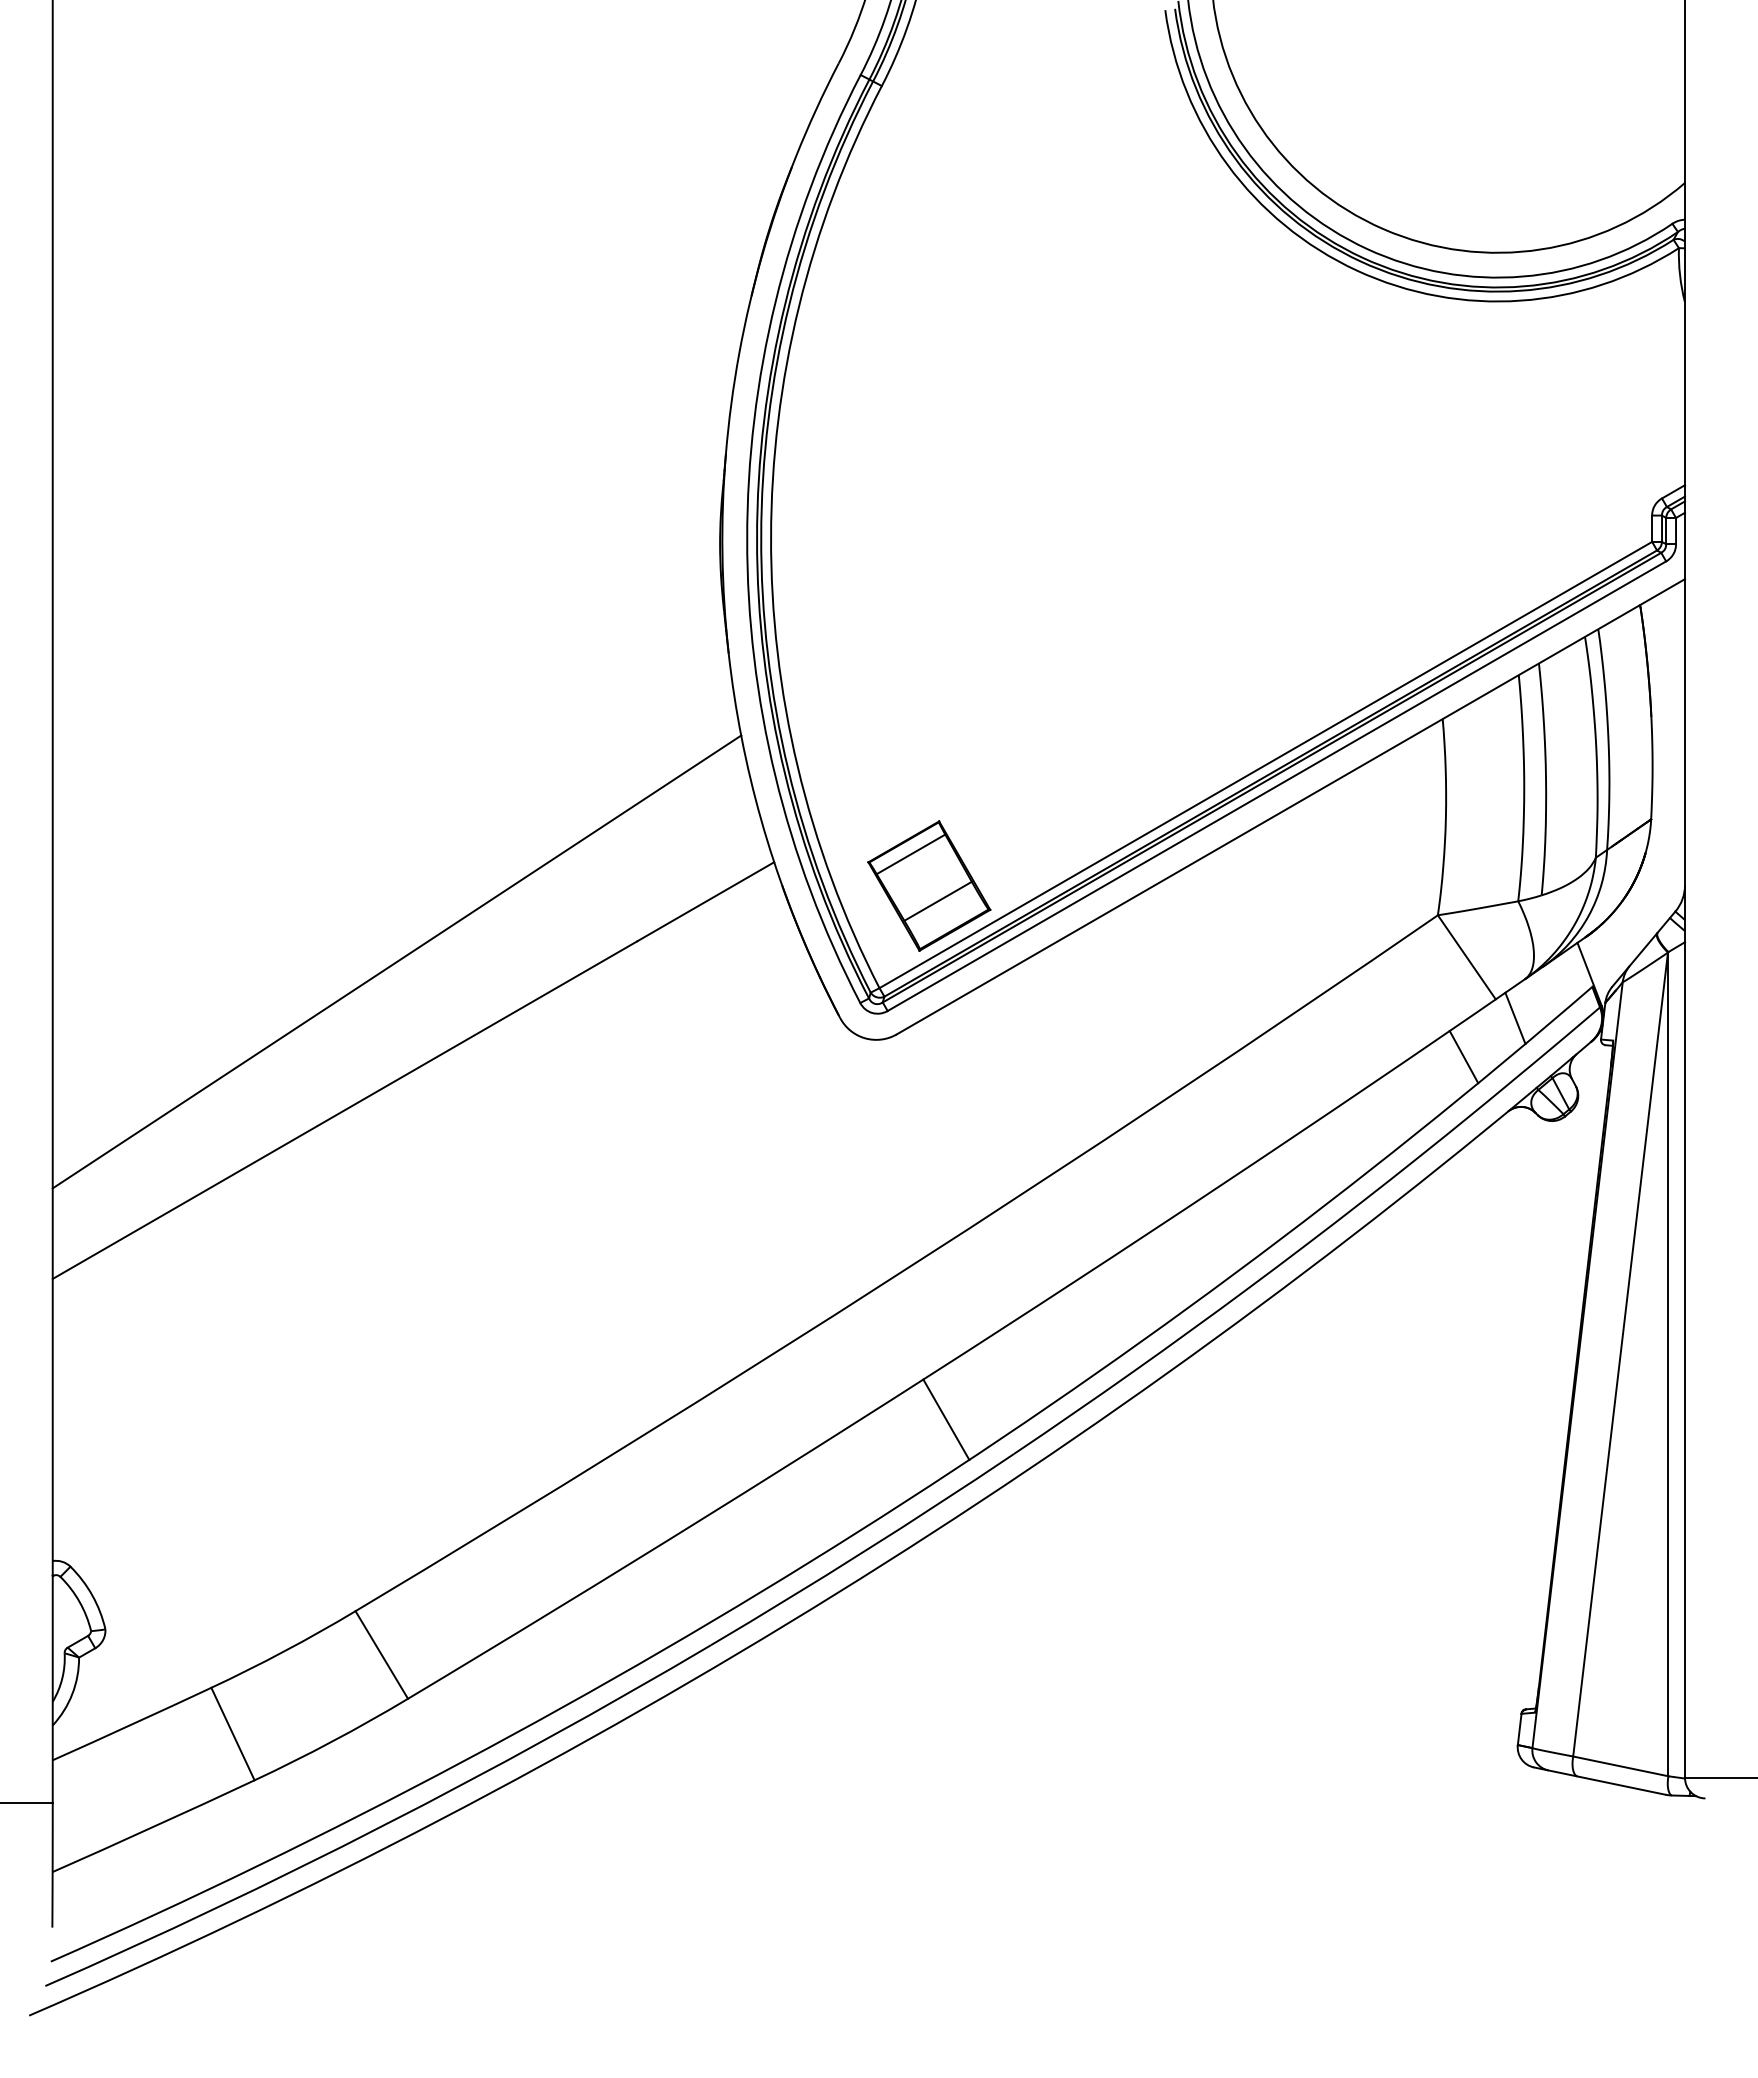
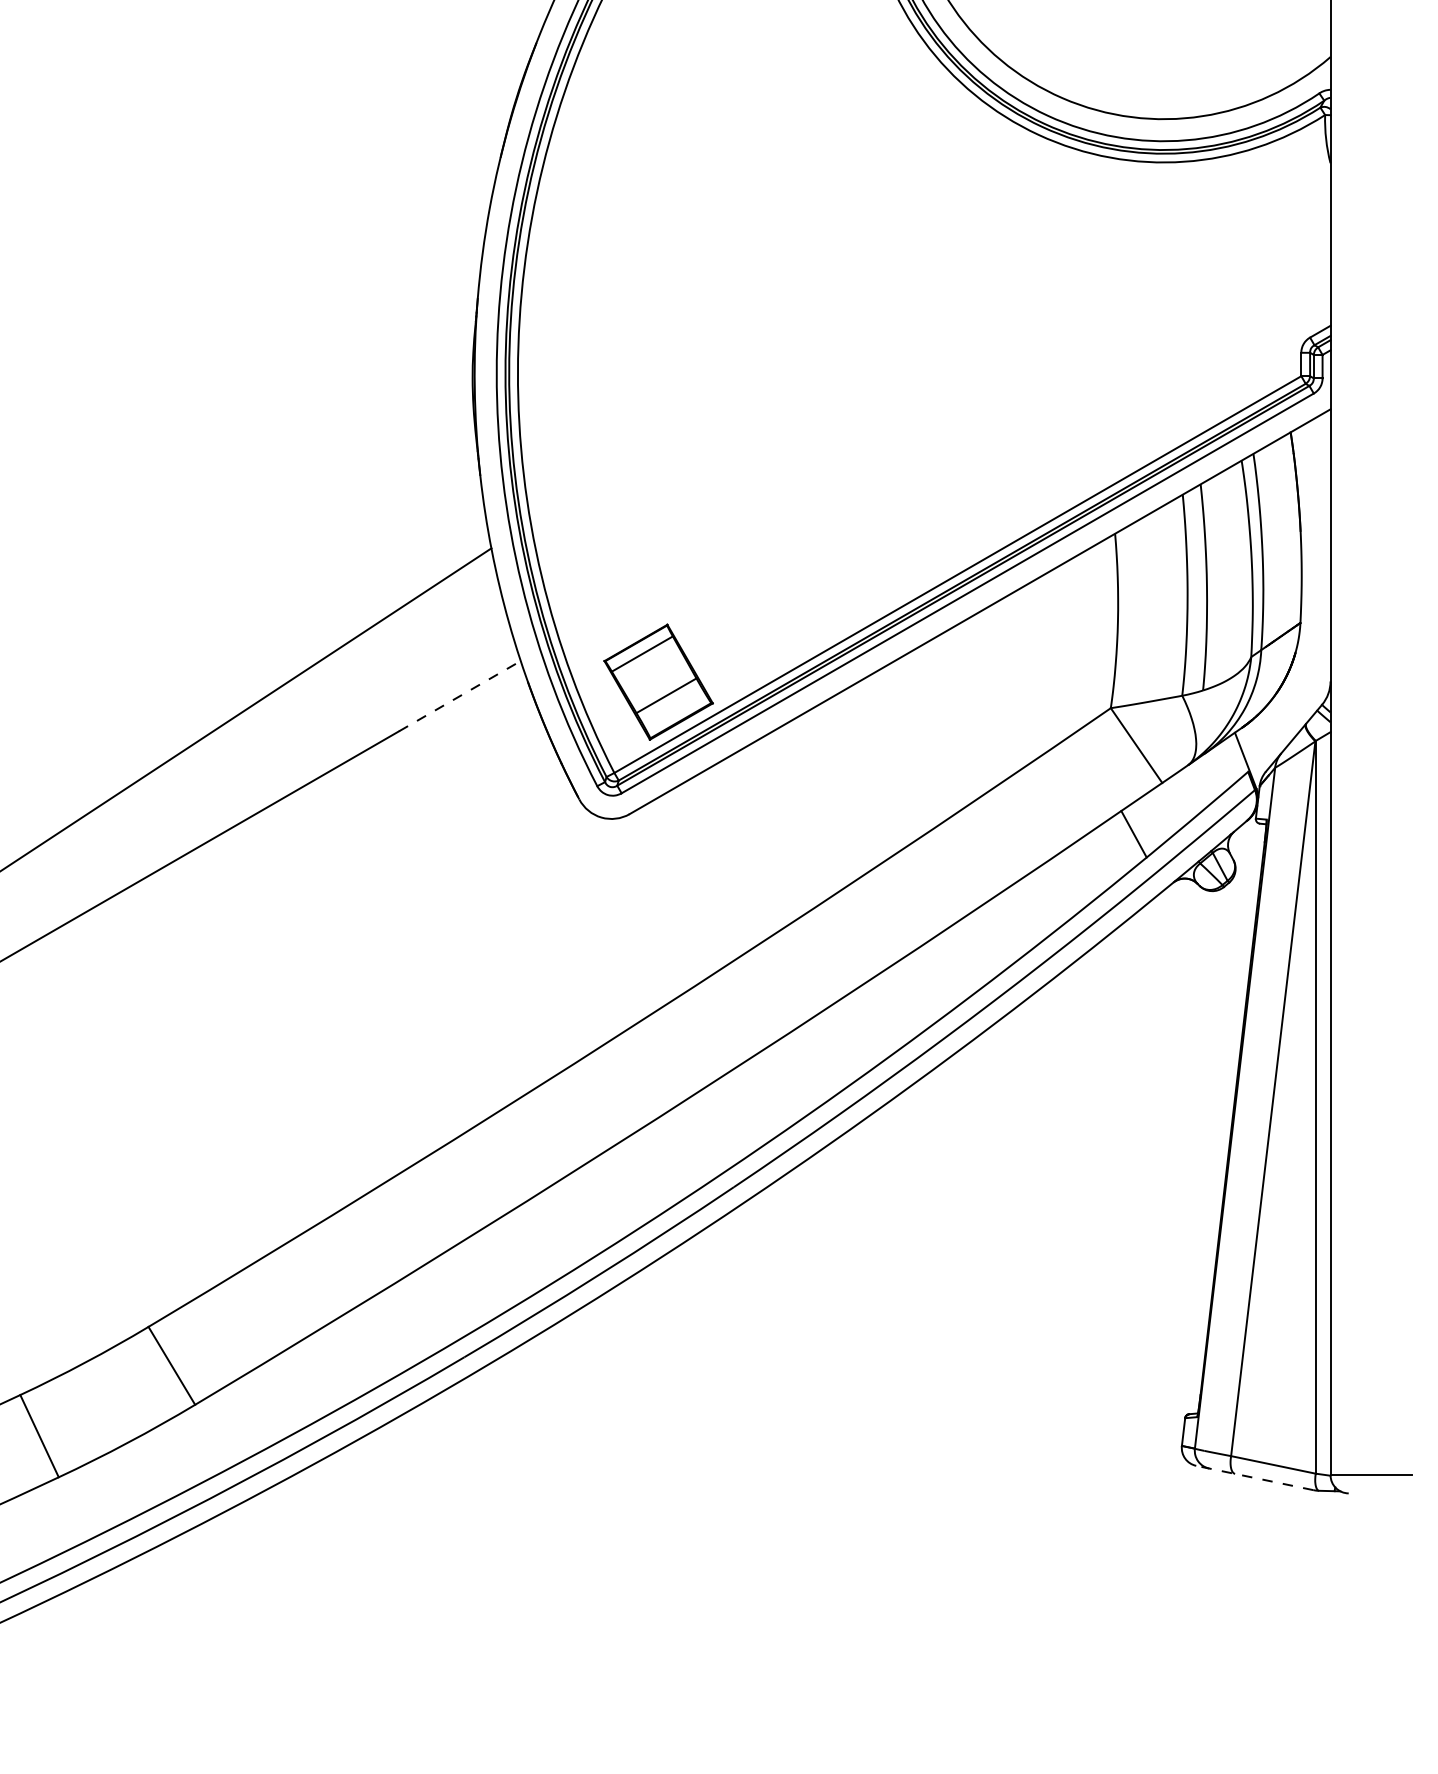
line: (706, 901) -> (460, 695), solid -> dashed
line: (1515, 1017) -> (1179, 799), removed
line: (946, 1419) -> (673, 1156), removed
line: (1599, 1780) -> (1254, 1477), solid -> dashed

